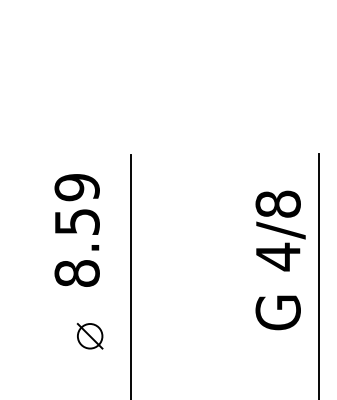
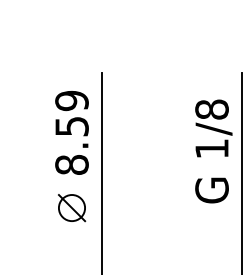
text: (76, 230) -> (71, 132), moved
text: (278, 256) -> (212, 148), 4/8 -> 1/8
part: (89, 335) -> (71, 207), size x1.43

